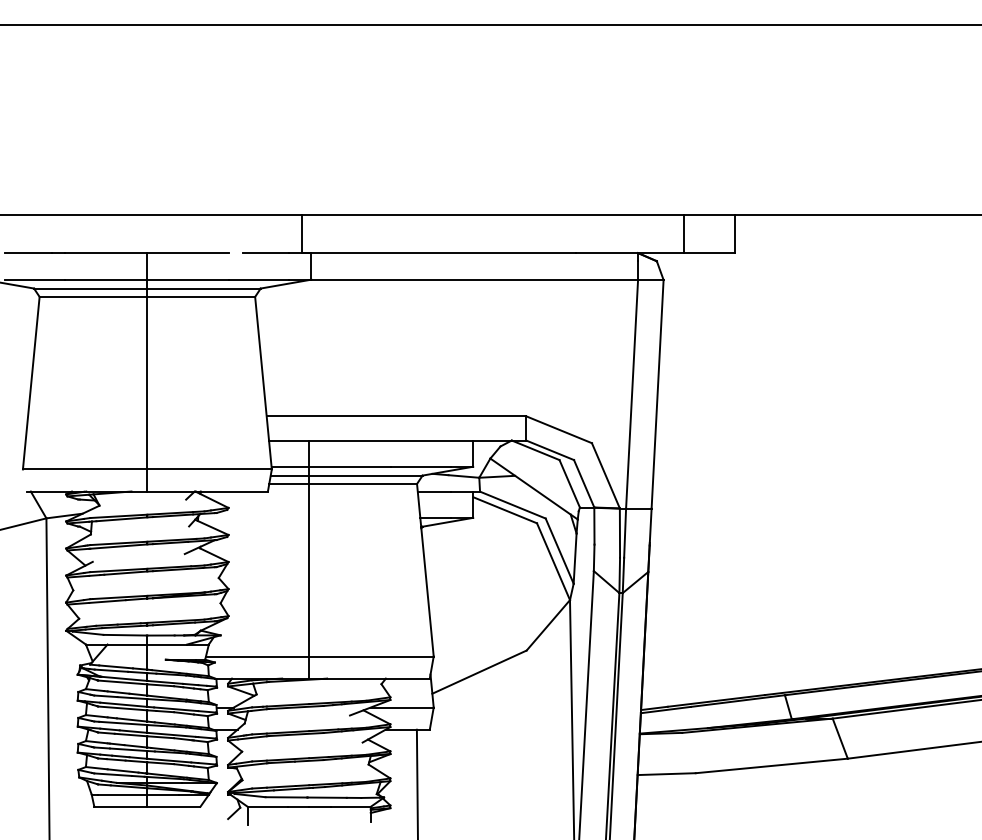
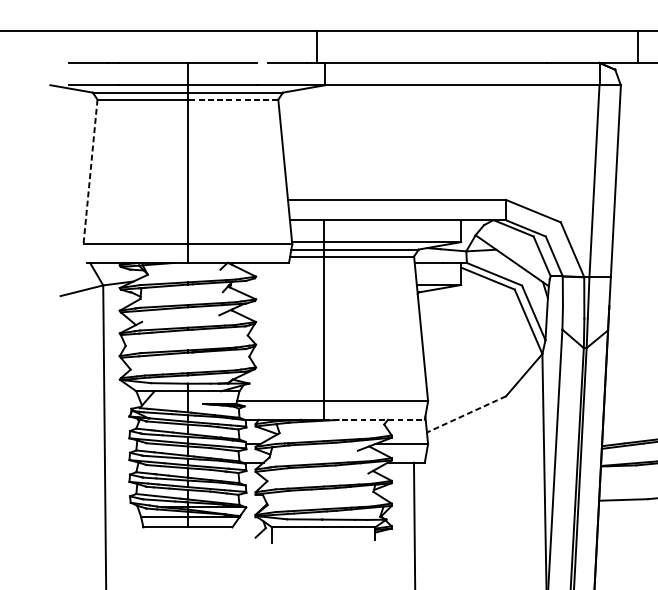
line: (201, 296) -> (233, 99), solid -> dashed
line: (31, 383) -> (90, 172), solid -> dashed
line: (479, 672) -> (466, 414), solid -> dashed
line: (370, 678) -> (375, 419), solid -> dashed

